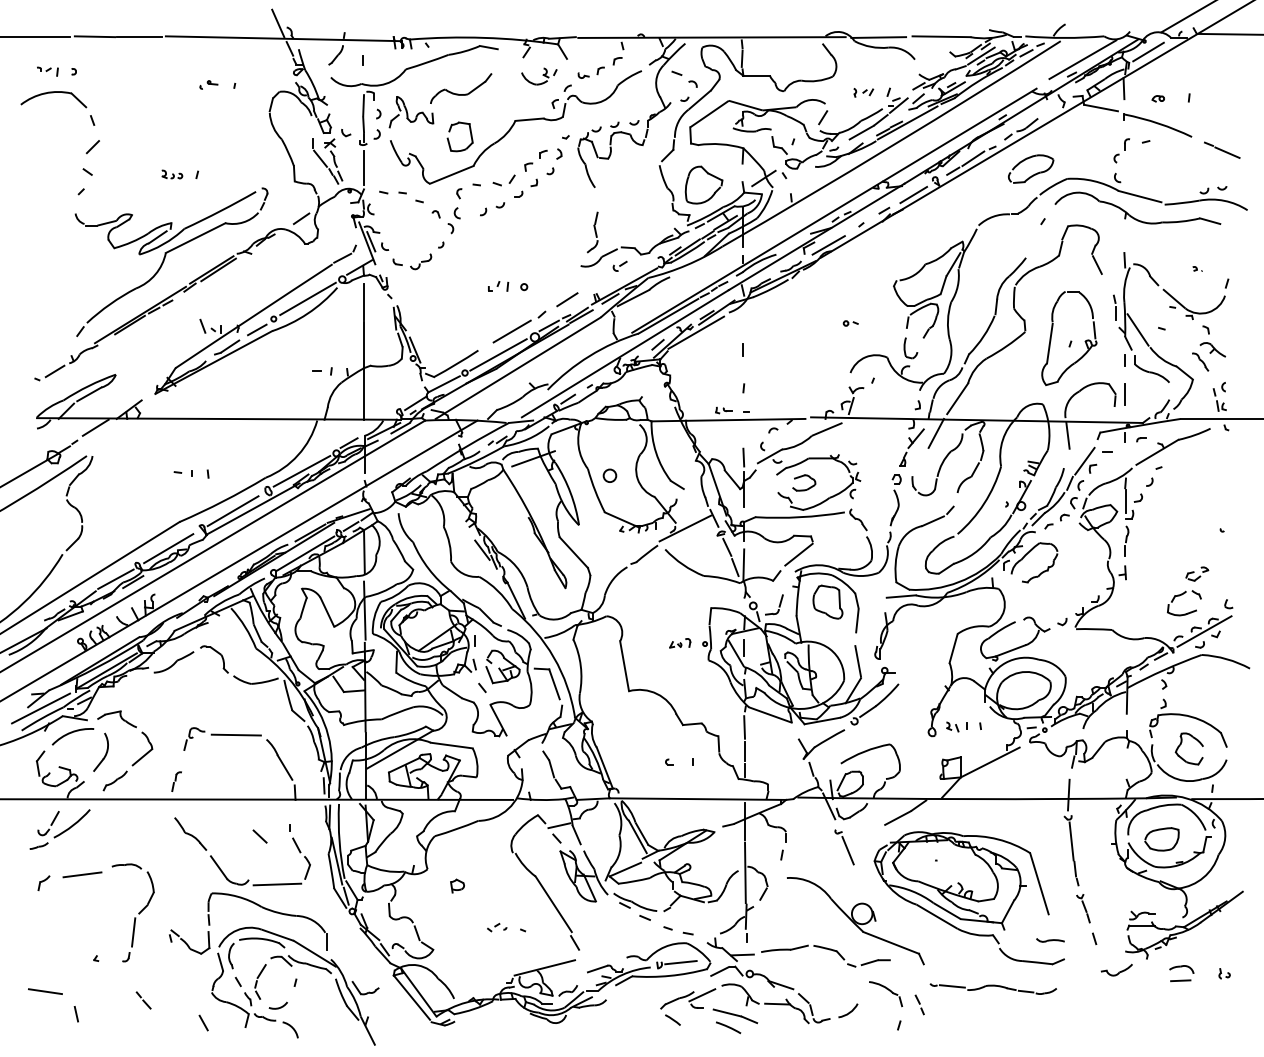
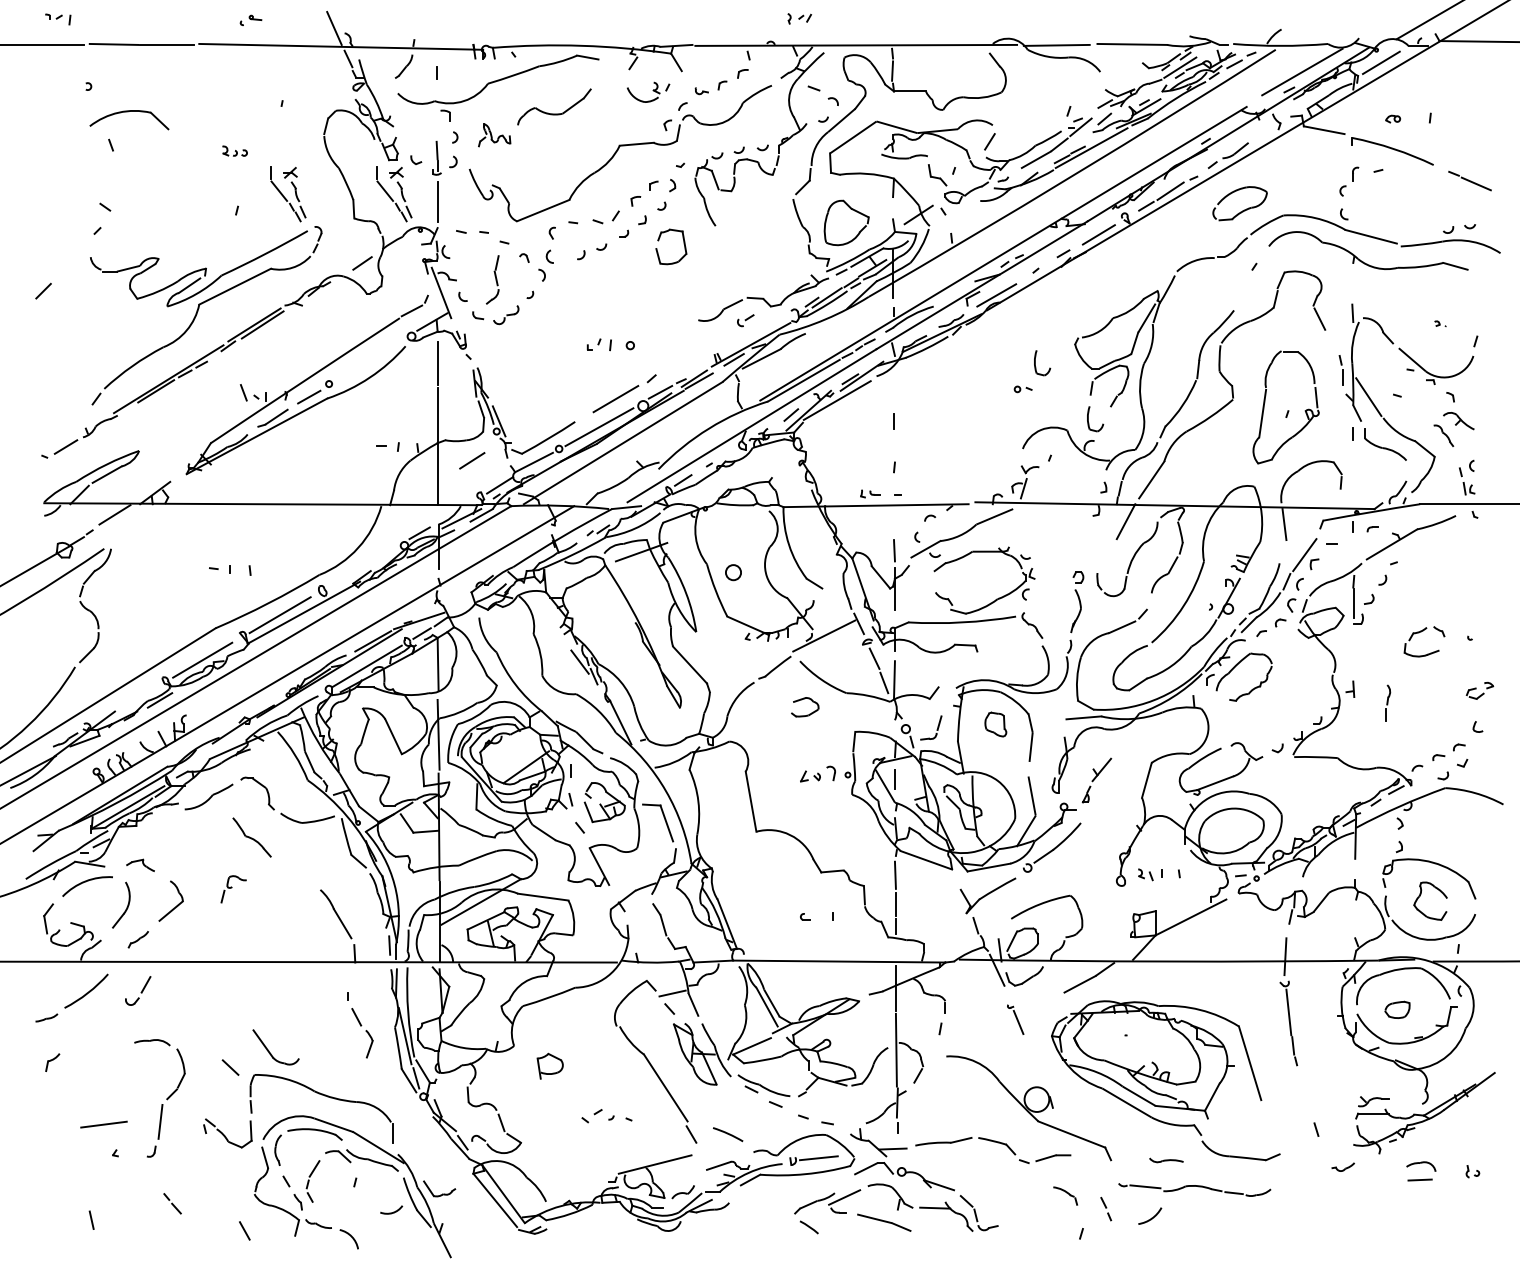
part: (48, 71) -> (58, 19), moved
part: (208, 84) -> (250, 19), moved
line: (1123, 88) -> (1351, 106), removed
part: (863, 92) -> (799, 18), moved
part: (52, 93) -> (128, 112), moved
line: (363, 104) -> (436, 126), removed
part: (411, 112) -> (494, 135), size x0.6
part: (470, 134) -> (683, 244), moved
line: (92, 146) -> (43, 290), moved
part: (240, 161) -> (288, 194), added
part: (171, 173) -> (234, 150), moved
part: (592, 232) -> (492, 279), moved
line: (371, 241) -> (446, 290), removed
line: (307, 298) -> (369, 359), removed
line: (567, 299) -> (472, 460), moved
part: (861, 301) -> (1035, 363), added
line: (1125, 394) -> (1353, 474), removed
part: (911, 447) -> (1096, 780), moved
line: (301, 470) -> (362, 566), removed
part: (807, 488) -> (809, 713), moved
part: (1127, 540) -> (1388, 702), moved
line: (798, 554) -> (960, 667), removed
part: (1196, 573) -> (1479, 690), moved
line: (115, 578) -> (138, 696), removed
part: (1180, 596) -> (1419, 633), moved
part: (827, 602) -> (995, 724), size x0.6
line: (1204, 631) -> (1448, 759), removed
part: (679, 642) -> (817, 773), size x1.4
line: (40, 708) -> (48, 852), removed
part: (117, 719) -> (140, 865), size x0.6
line: (235, 735) -> (283, 884), removed
part: (115, 780) -> (138, 939), size x0.7
part: (176, 781) -> (212, 940), removed
part: (48, 823) -> (138, 990), moved
part: (190, 834) -> (251, 837), moved
line: (259, 836) -> (230, 1067), moved
part: (1161, 838) -> (1397, 1009), size x0.6
part: (844, 847) -> (1015, 1019), size x0.7
line: (82, 874) -> (103, 1124), moved
line: (277, 884) -> (333, 1064), removed
part: (457, 885) -> (549, 1065), size x1.6
part: (1082, 907) -> (1302, 1092), removed
part: (496, 927) -> (597, 1115), size x1.4
part: (1050, 940) -> (1166, 1160), moved
part: (1117, 969) -> (1343, 1166), size x0.6
line: (45, 991) -> (54, 1192), removed
part: (885, 993) -> (1065, 1195), size x0.6
arc: (279, 1006) -> (393, 1211), moved
arc: (849, 1011) -> (1151, 1217), moved
line: (728, 1027) -> (728, 1134), moved

